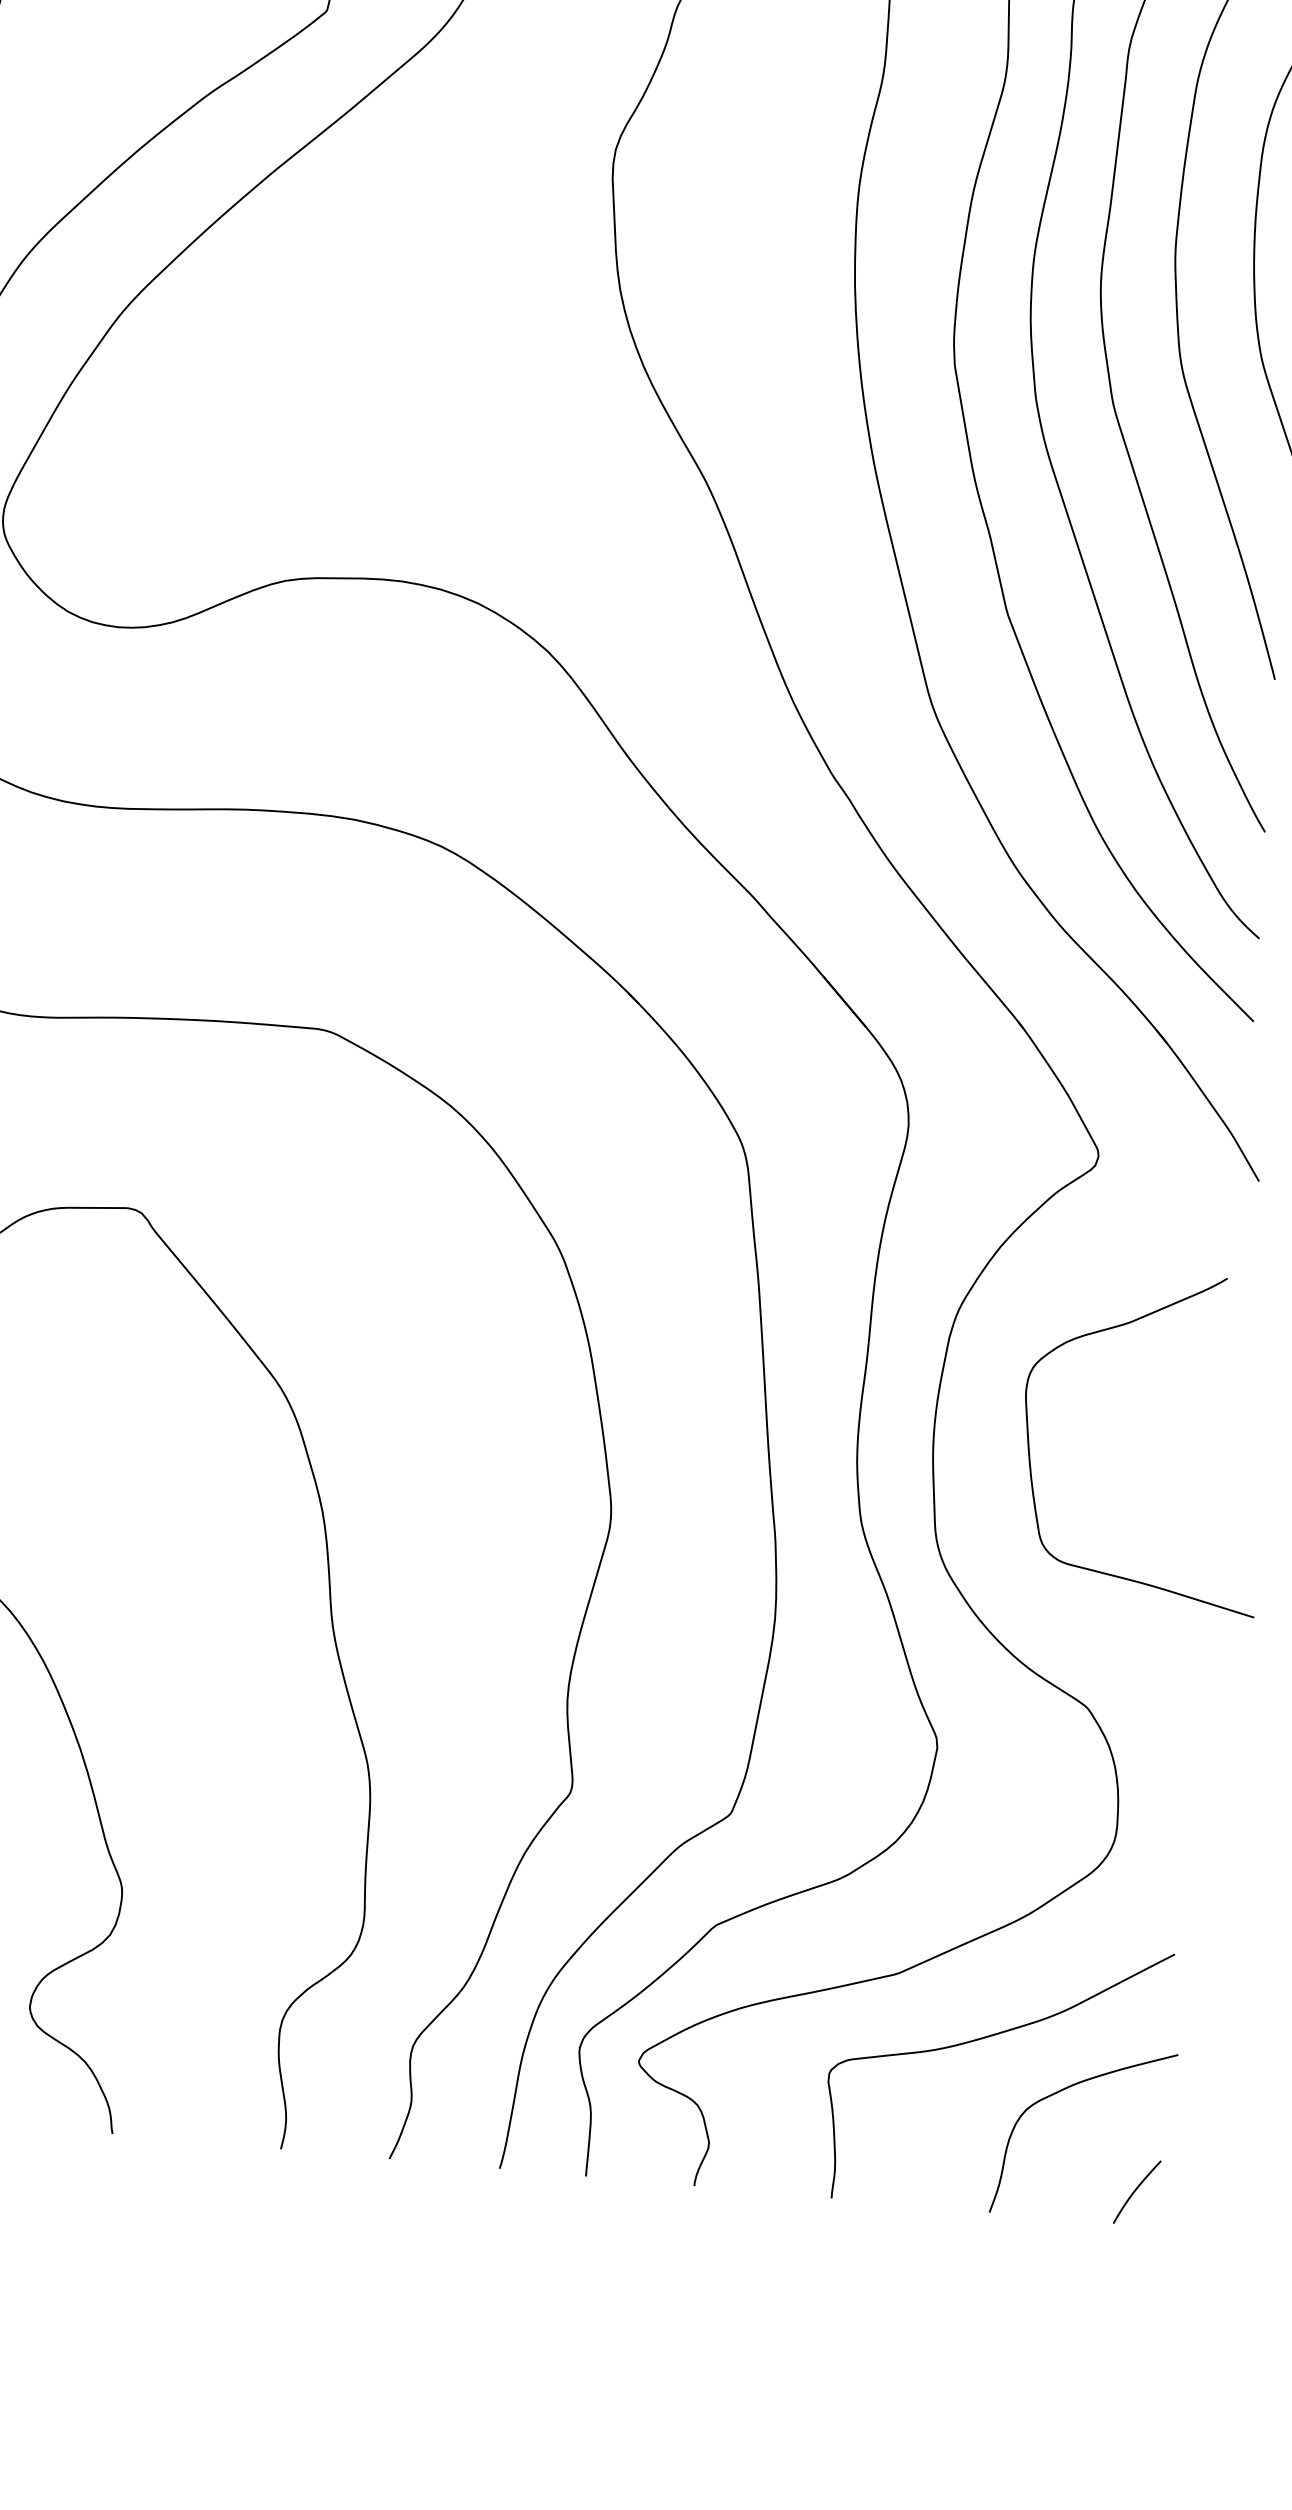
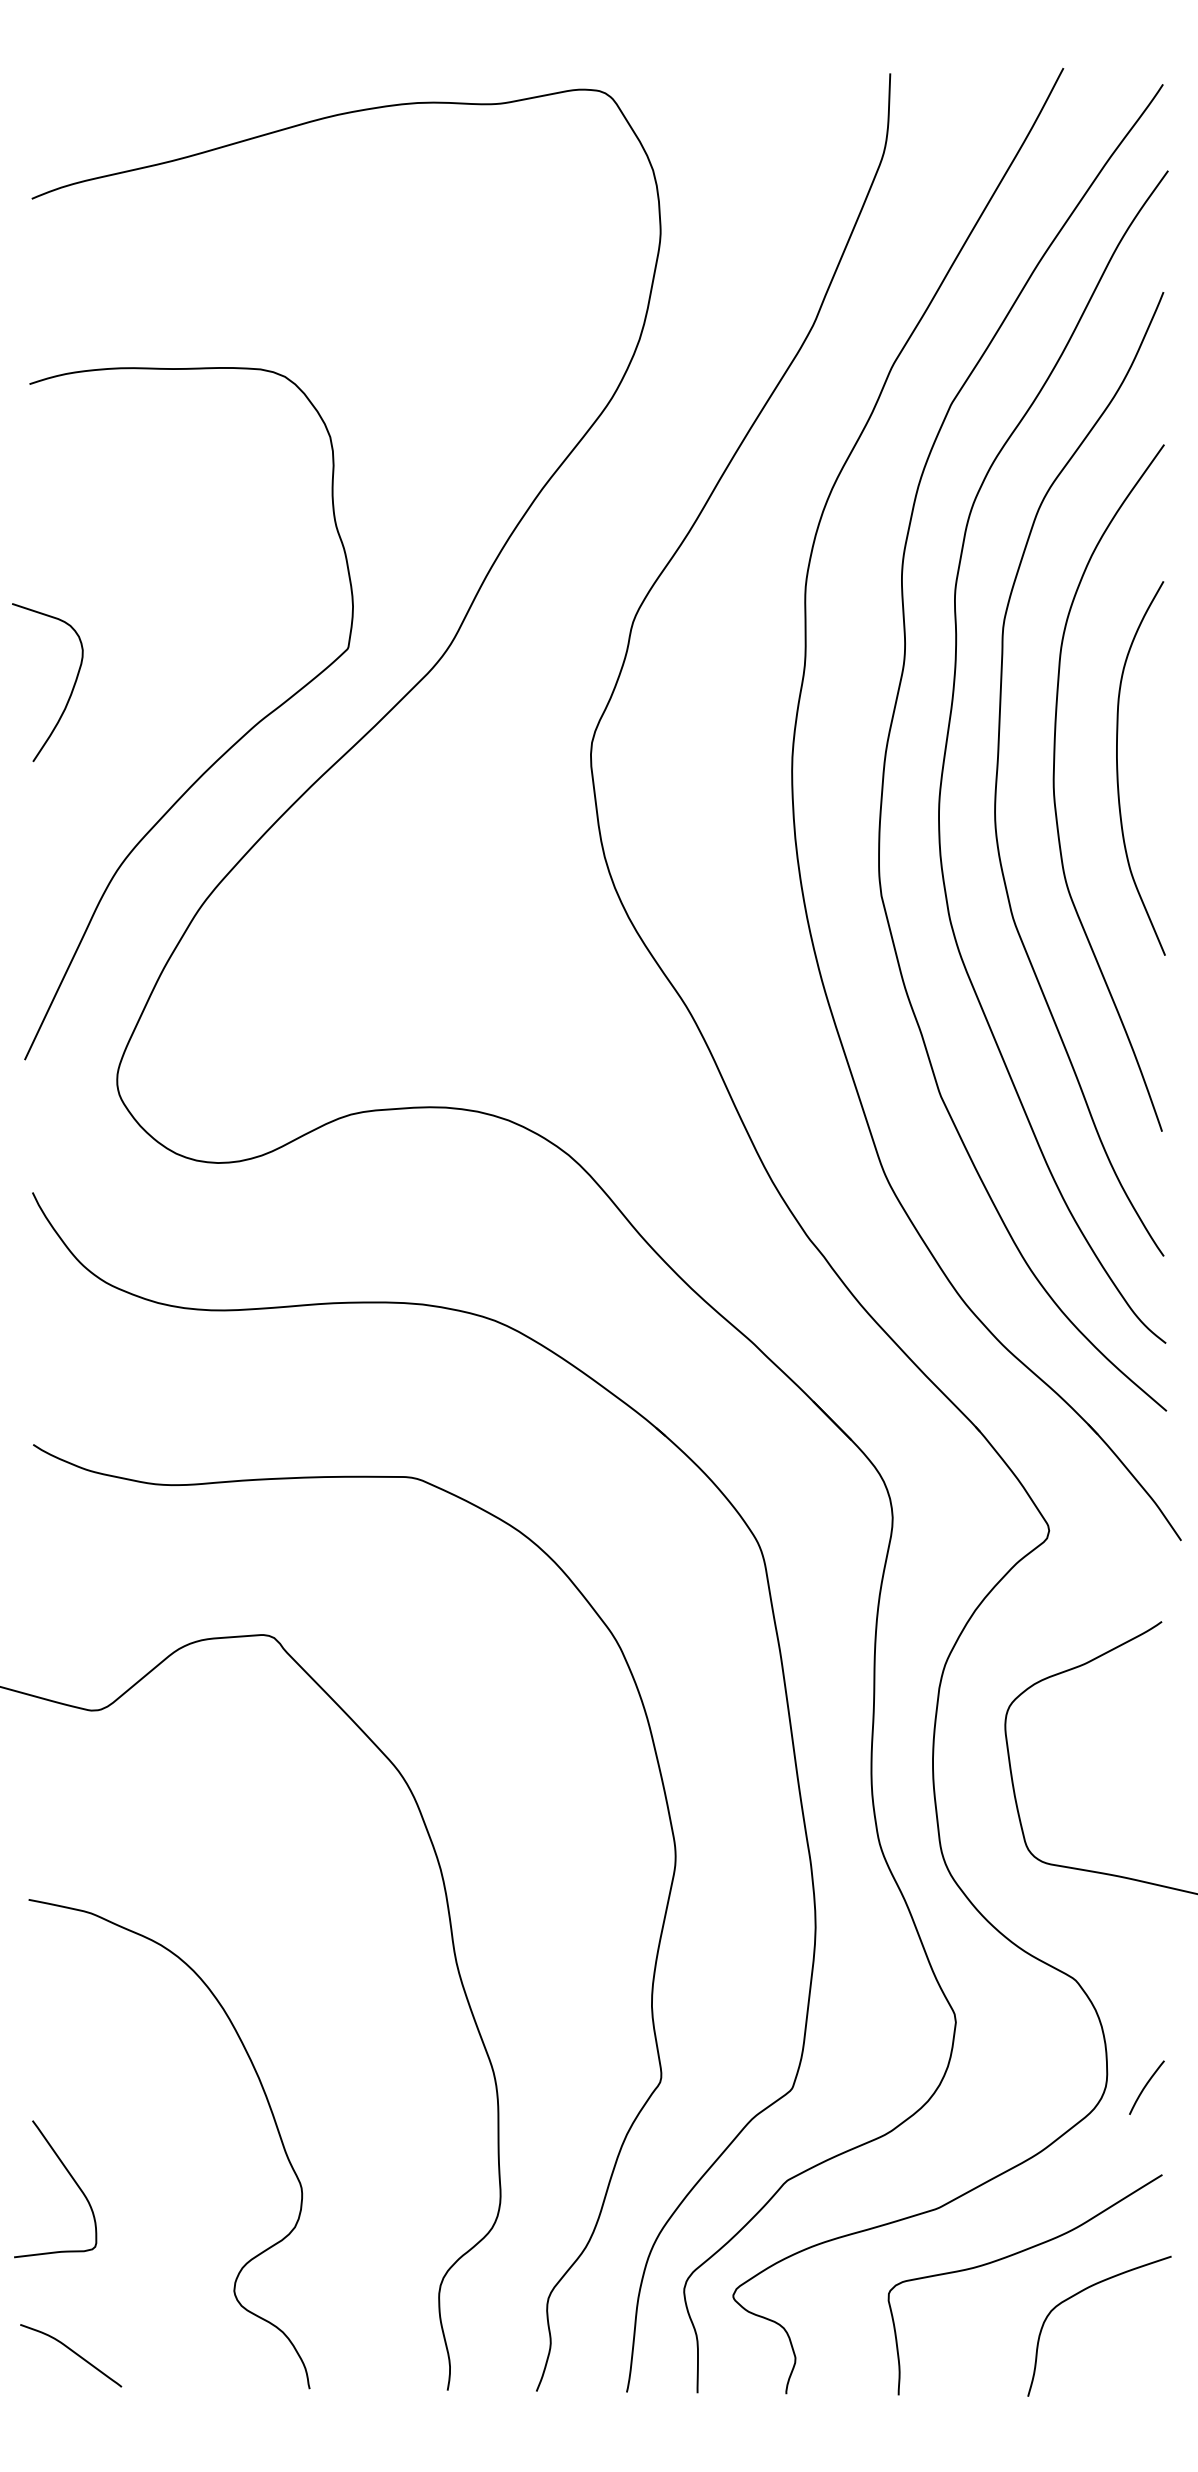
curve: (1136, 2190) -> (1146, 2086), moved

